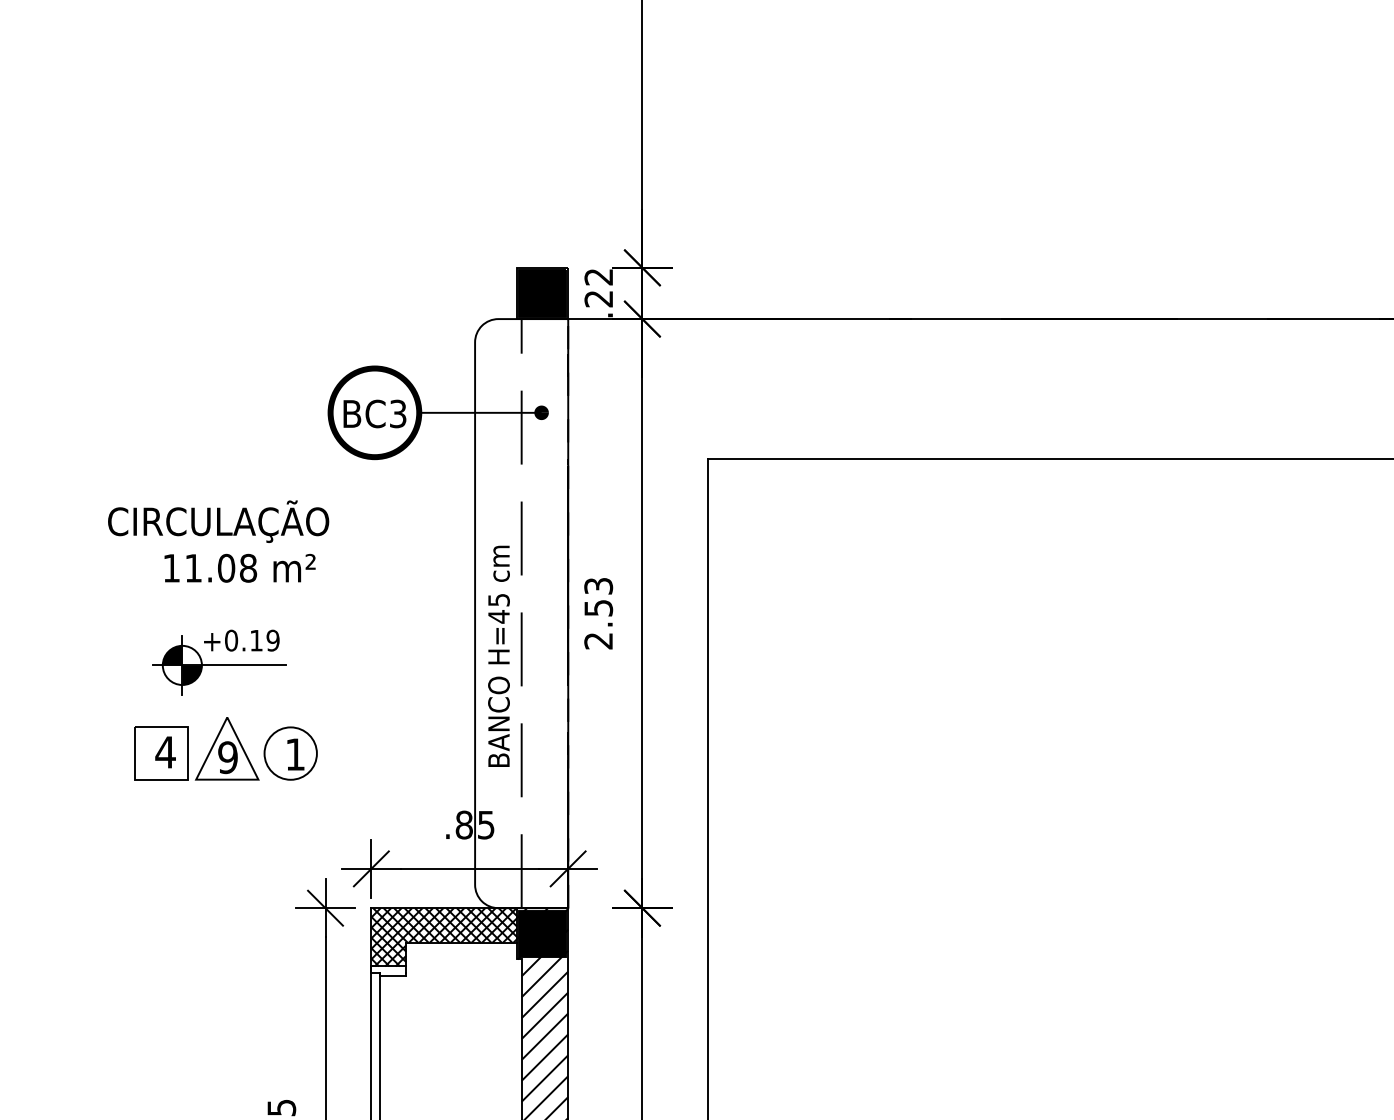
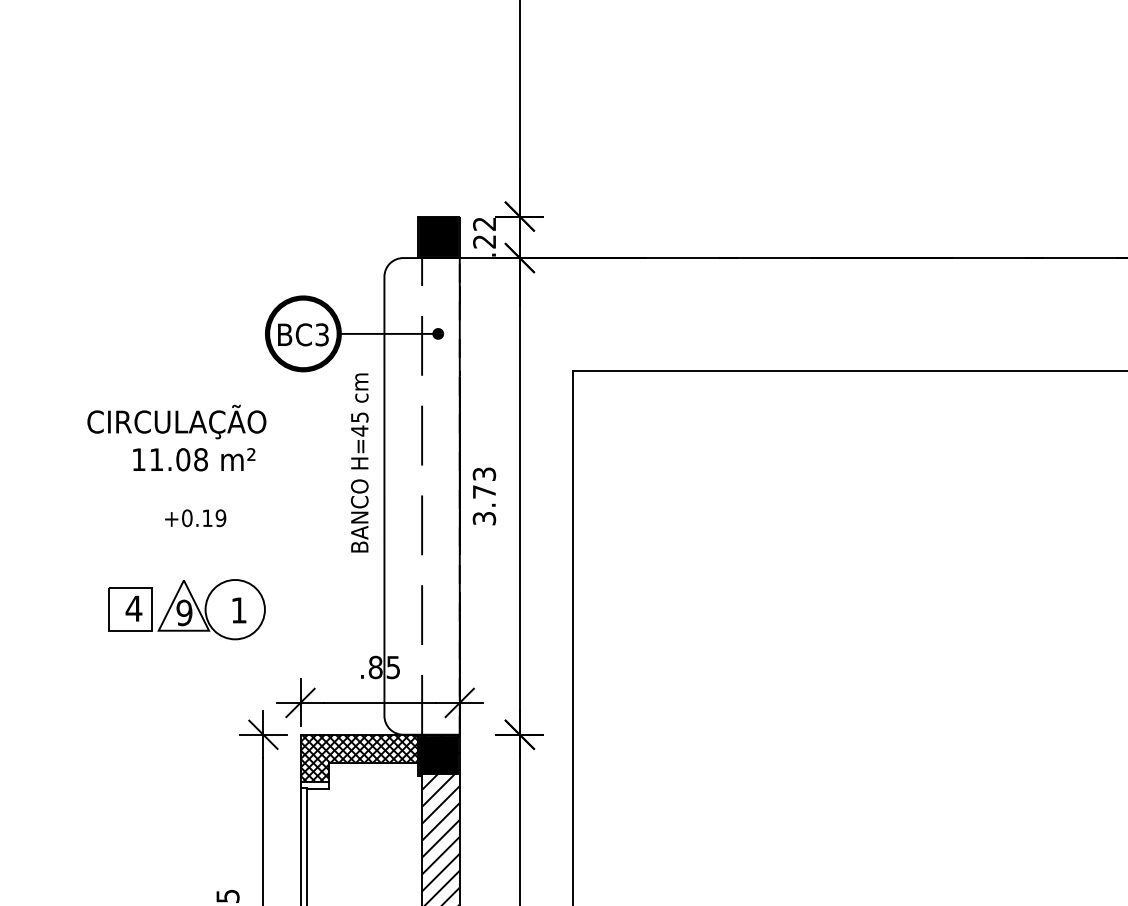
text: (598, 624) -> (484, 505), 2.53 -> 3.73
text: (498, 655) -> (359, 462), moved
part: (219, 665) -> (177, 538), removed
circle: (291, 753) -> (235, 609), size x1.4

